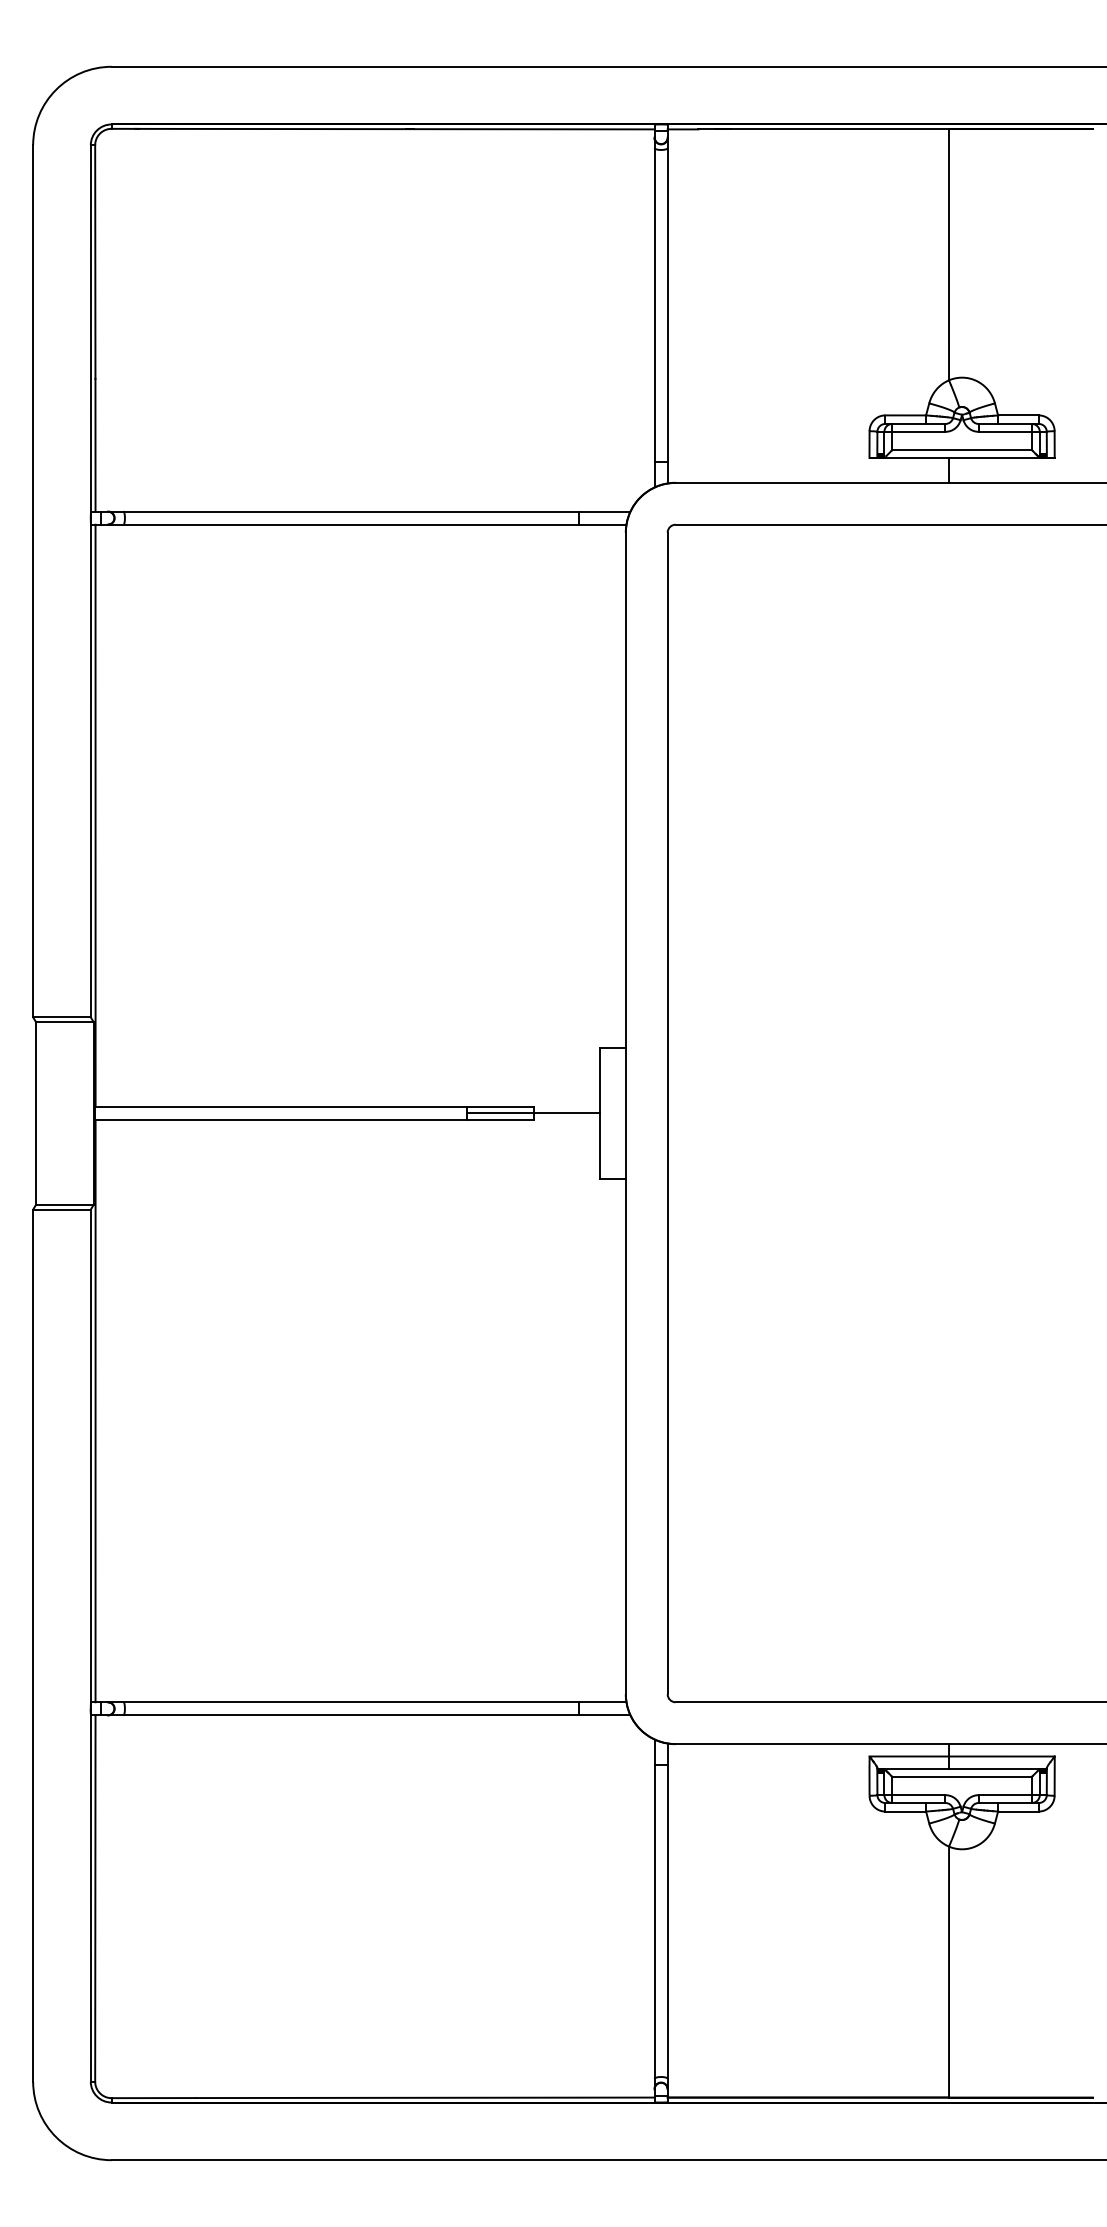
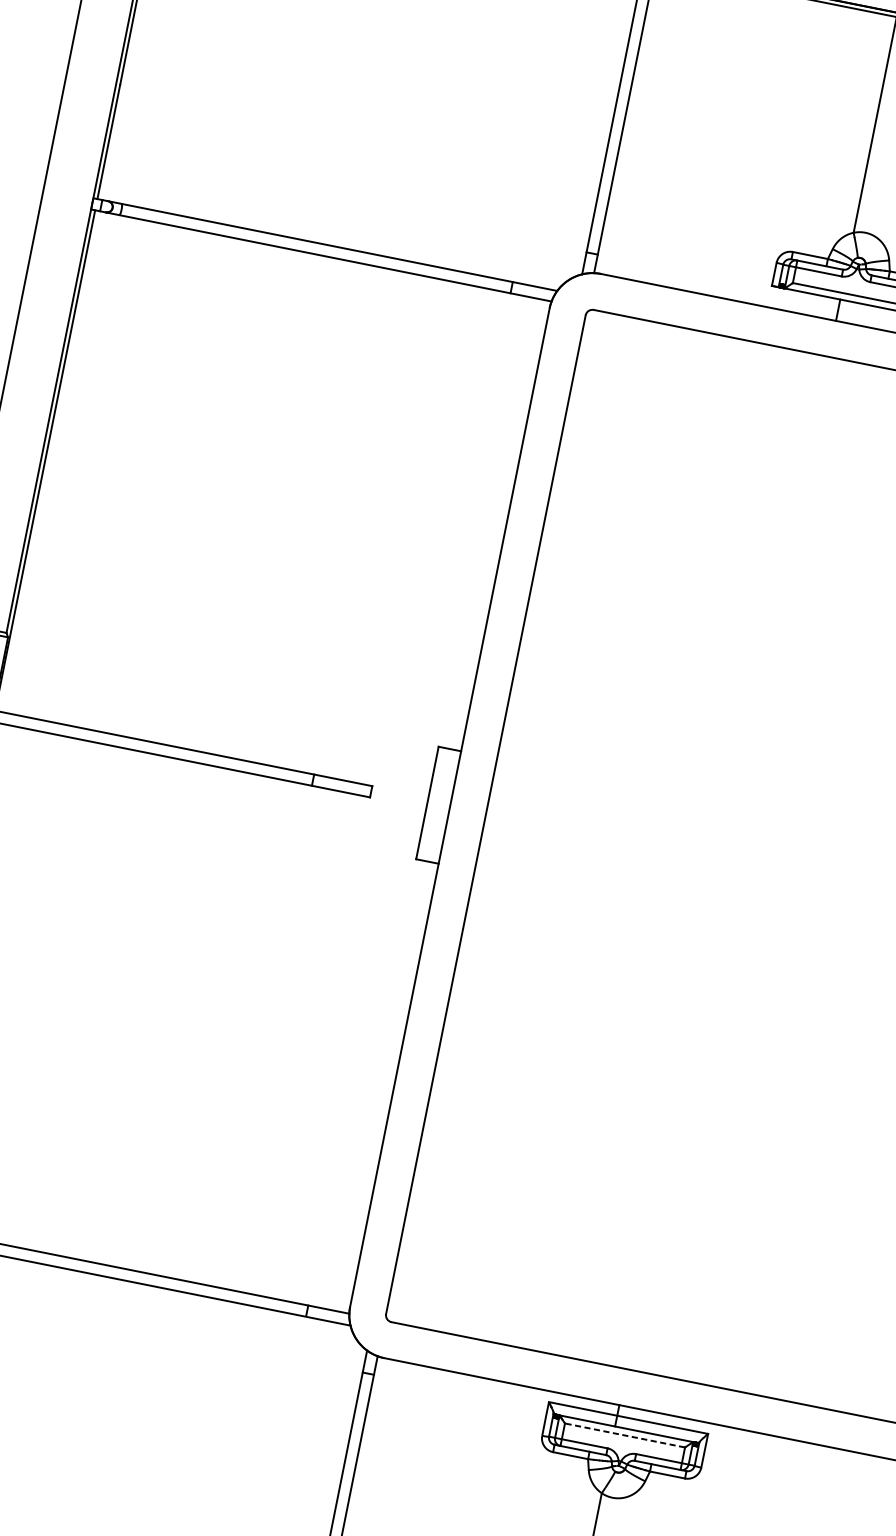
line: (532, 1113) -> (369, 791), removed
line: (962, 1776) -> (625, 1435), solid -> dashed

